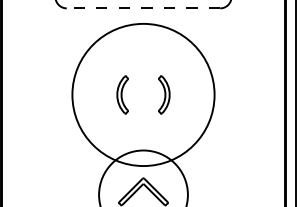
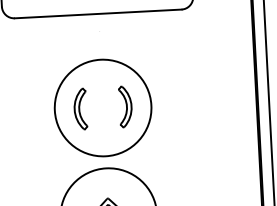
line: (143, 8) -> (98, 14), dashed -> solid
circle: (143, 94) -> (103, 107), size x0.62

